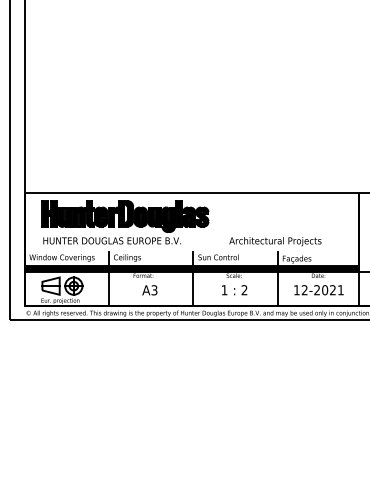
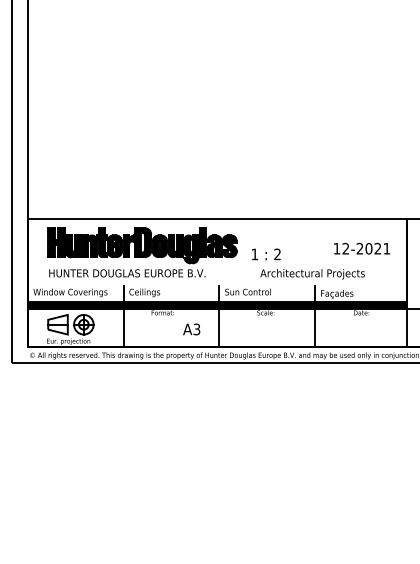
text: (149, 290) -> (191, 329), moved
text: (234, 290) -> (266, 254), moved
text: (318, 290) -> (361, 249), moved

